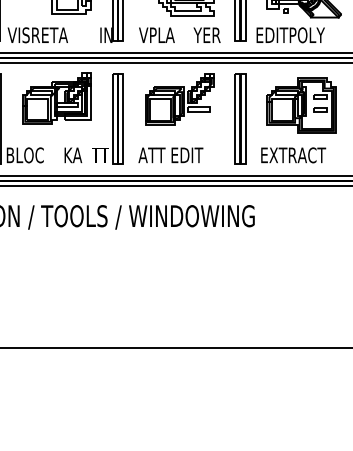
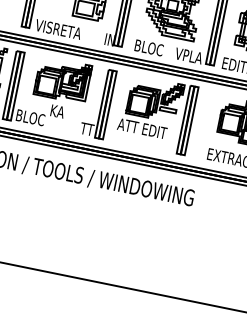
text: (211, 34) -> (189, 55), YER -> VPLA
text: (158, 35) -> (149, 48), VPLA -> BLOC
part: (240, 118) -> (187, 120), moved
text: (73, 155) -> (57, 111), moved
text: (170, 155) -> (142, 128), moved

